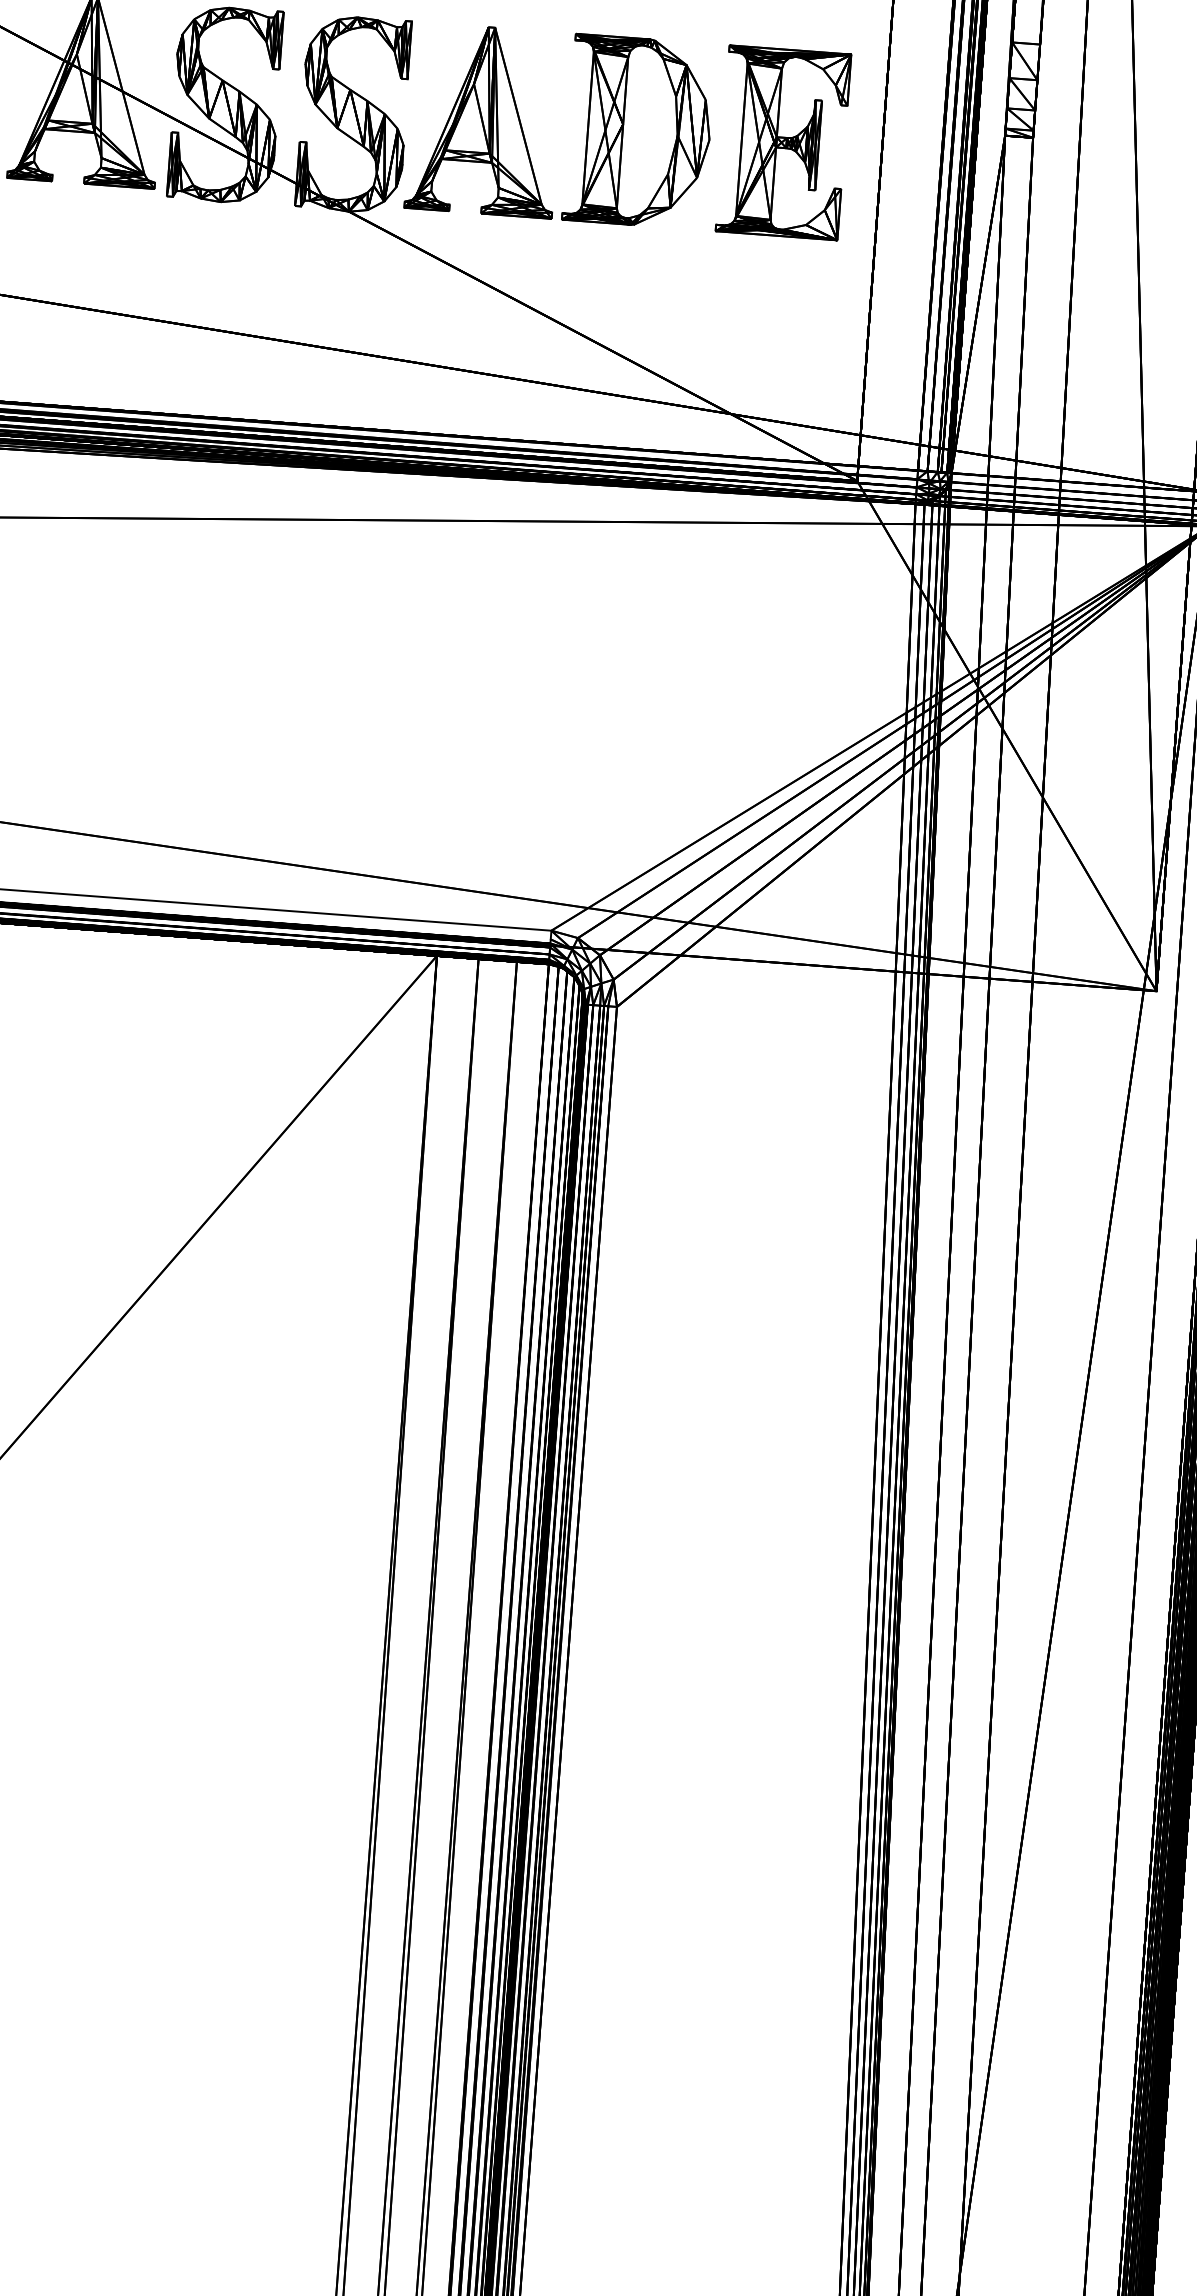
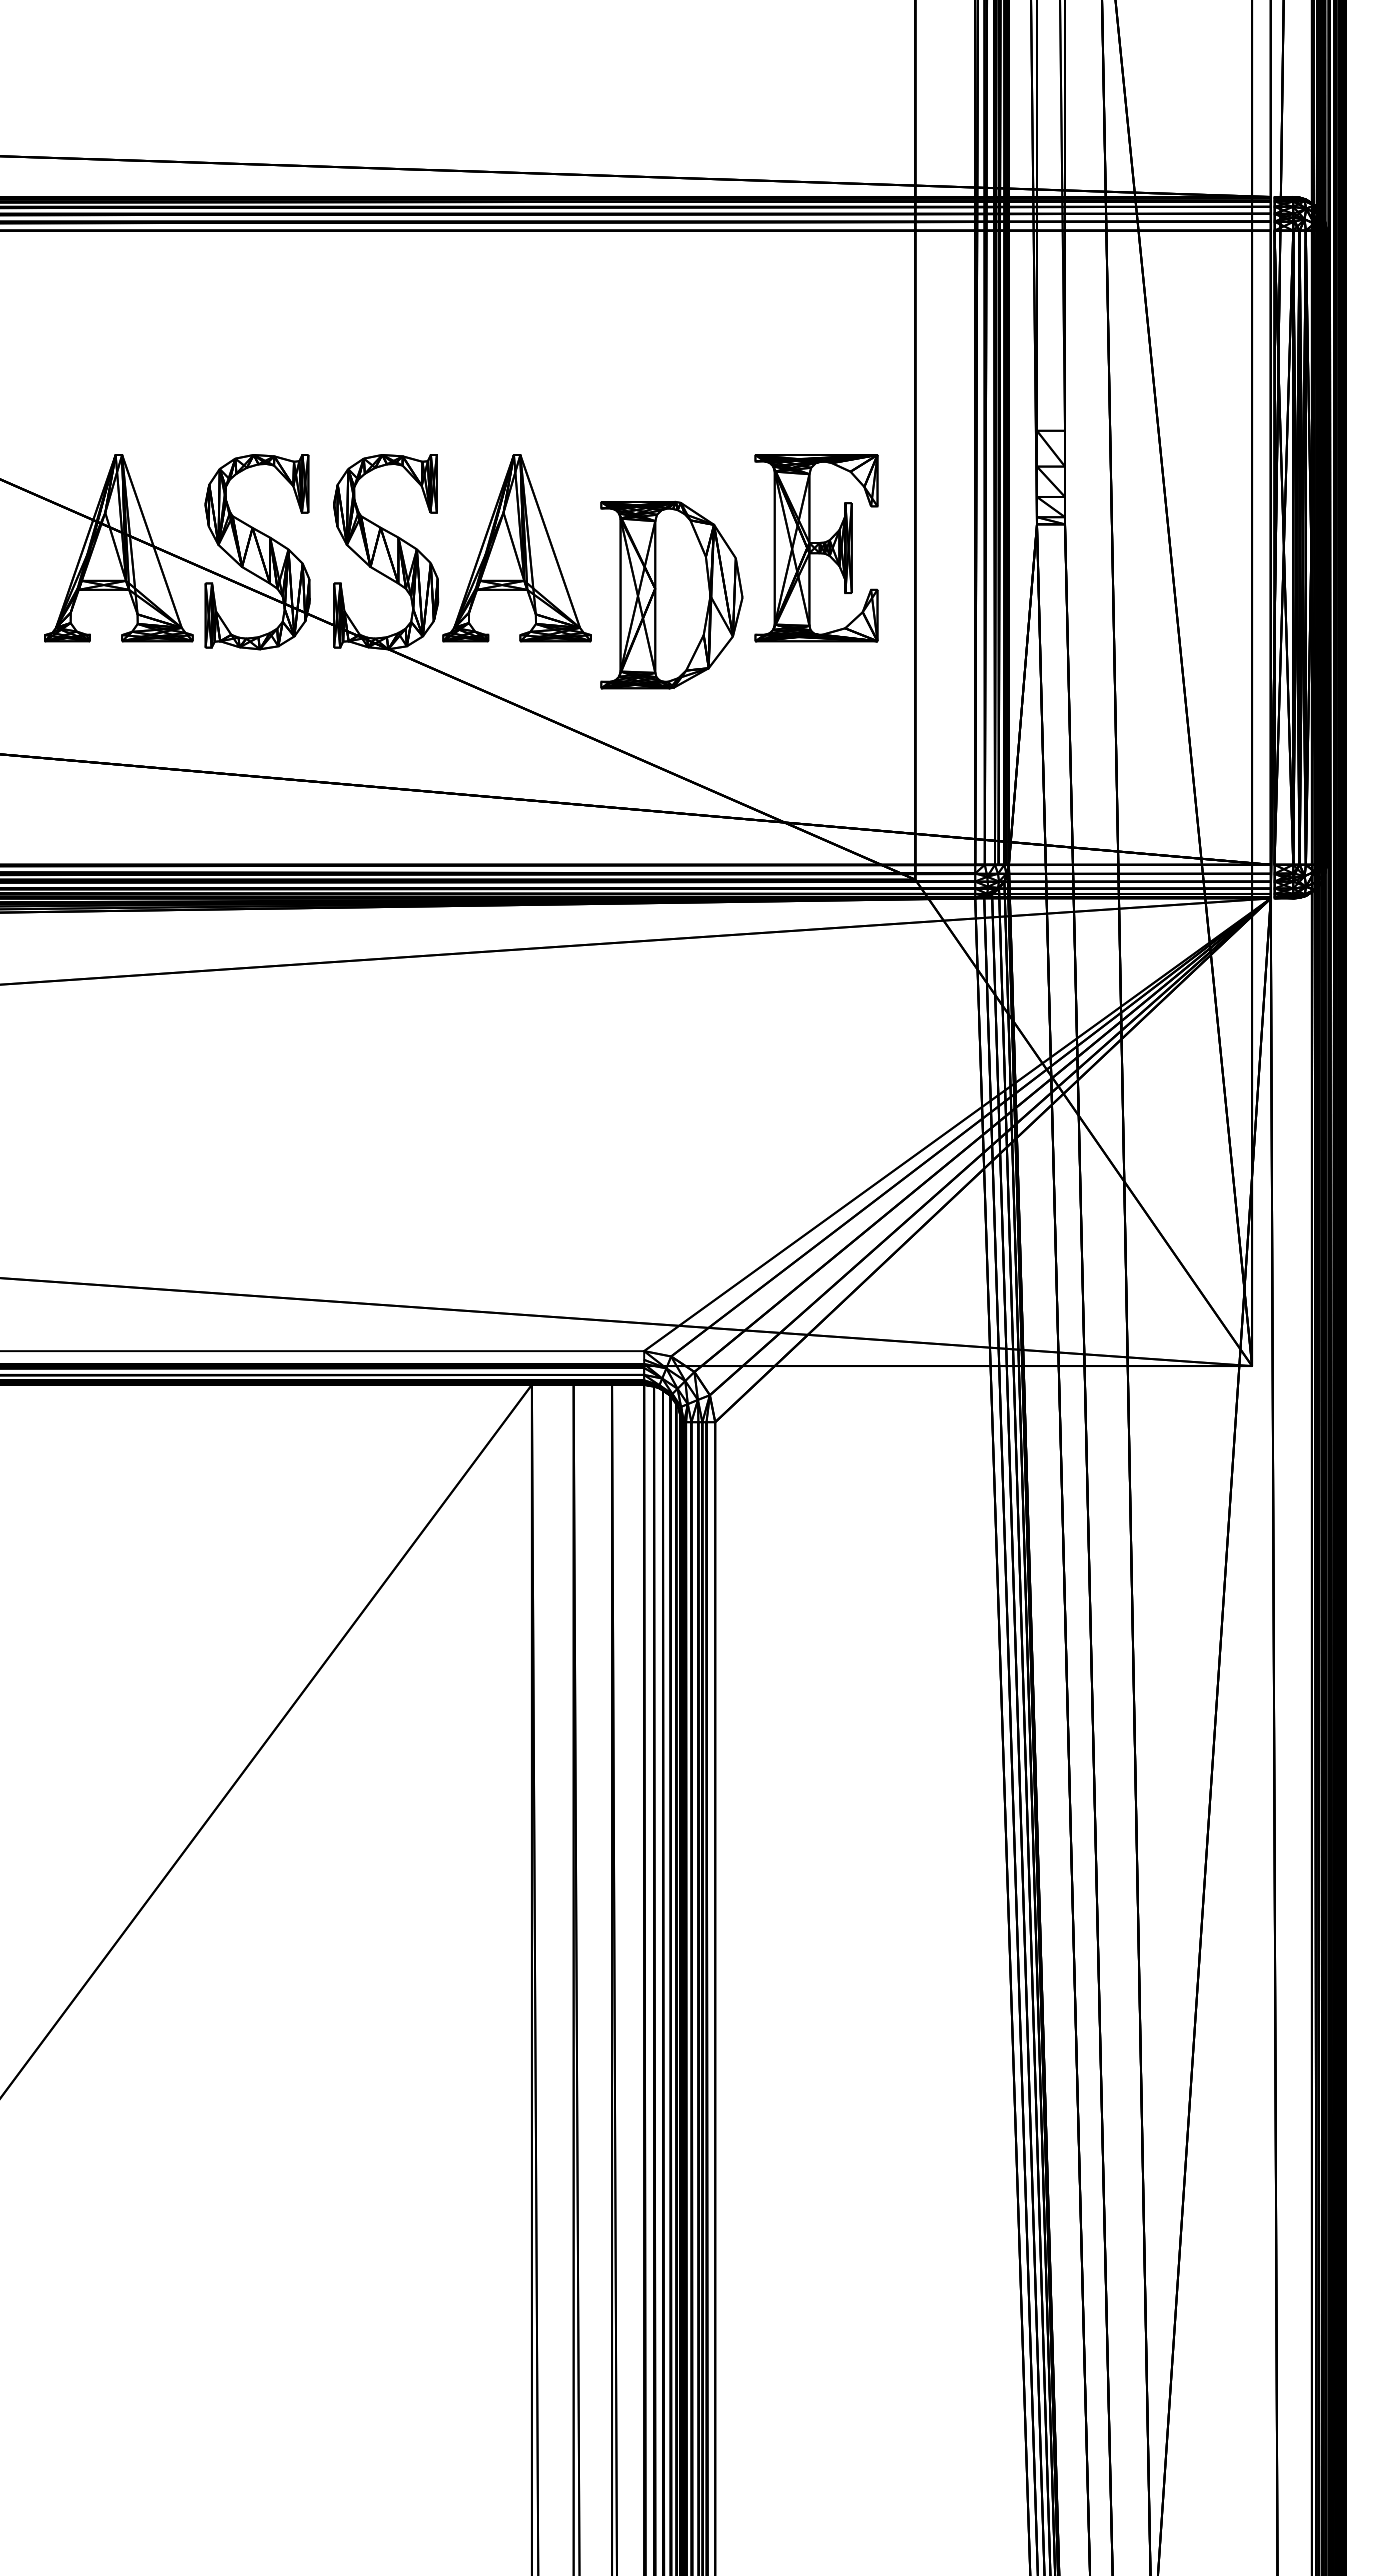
part: (638, 131) -> (671, 594), moved

